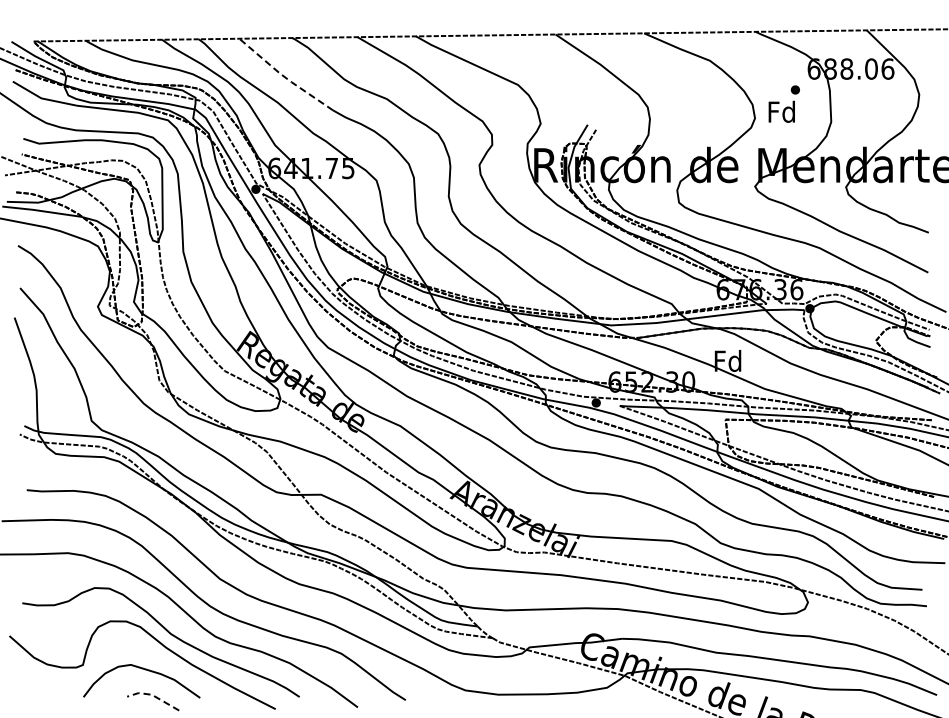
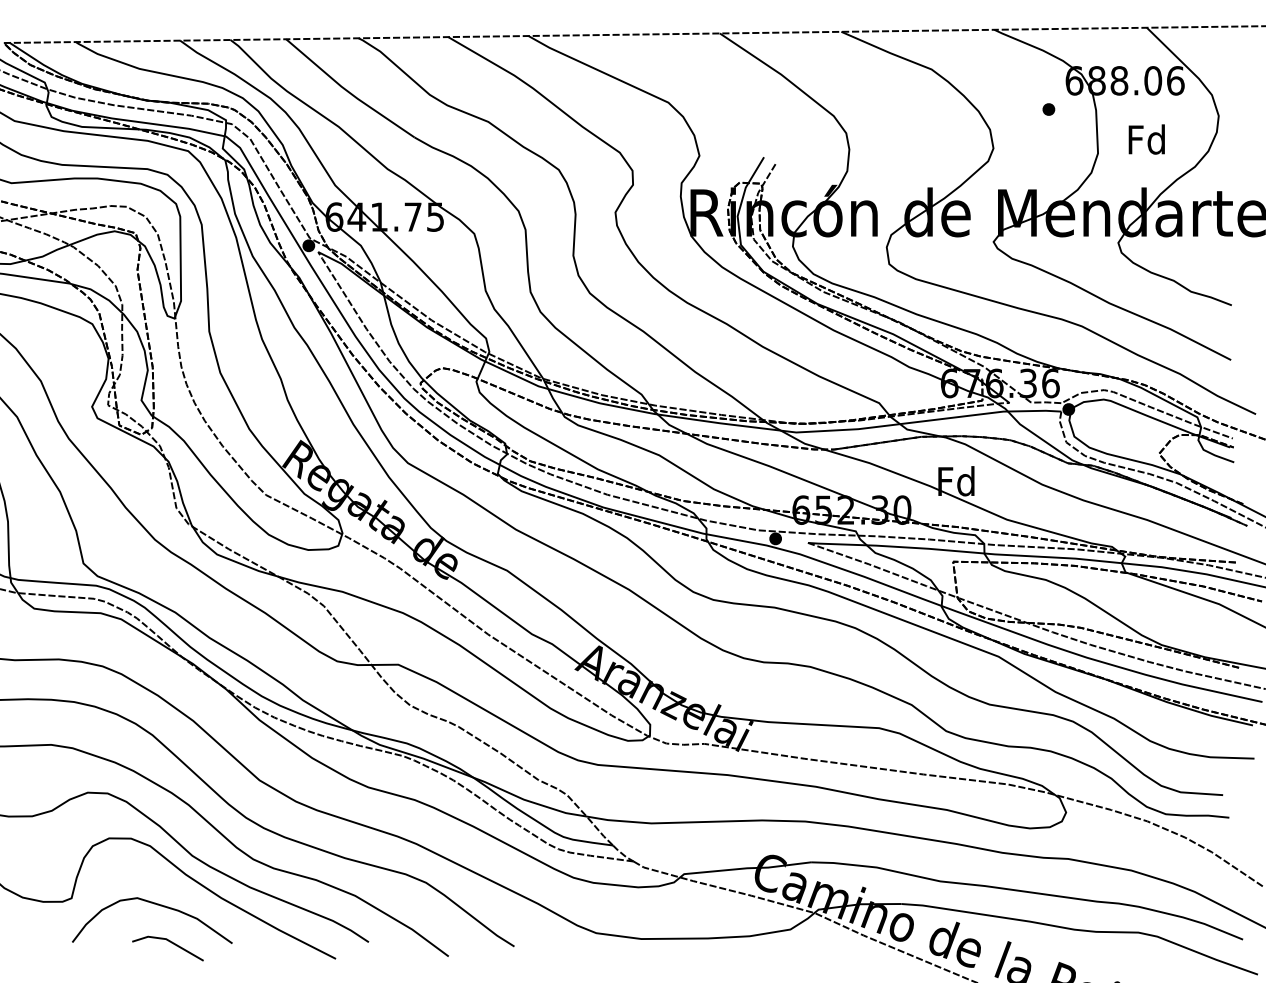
line: (284, 76) -> (348, 91), dashed -> solid
text: (781, 111) -> (1146, 139), moved
line: (152, 695) -> (166, 940), dashed -> solid

